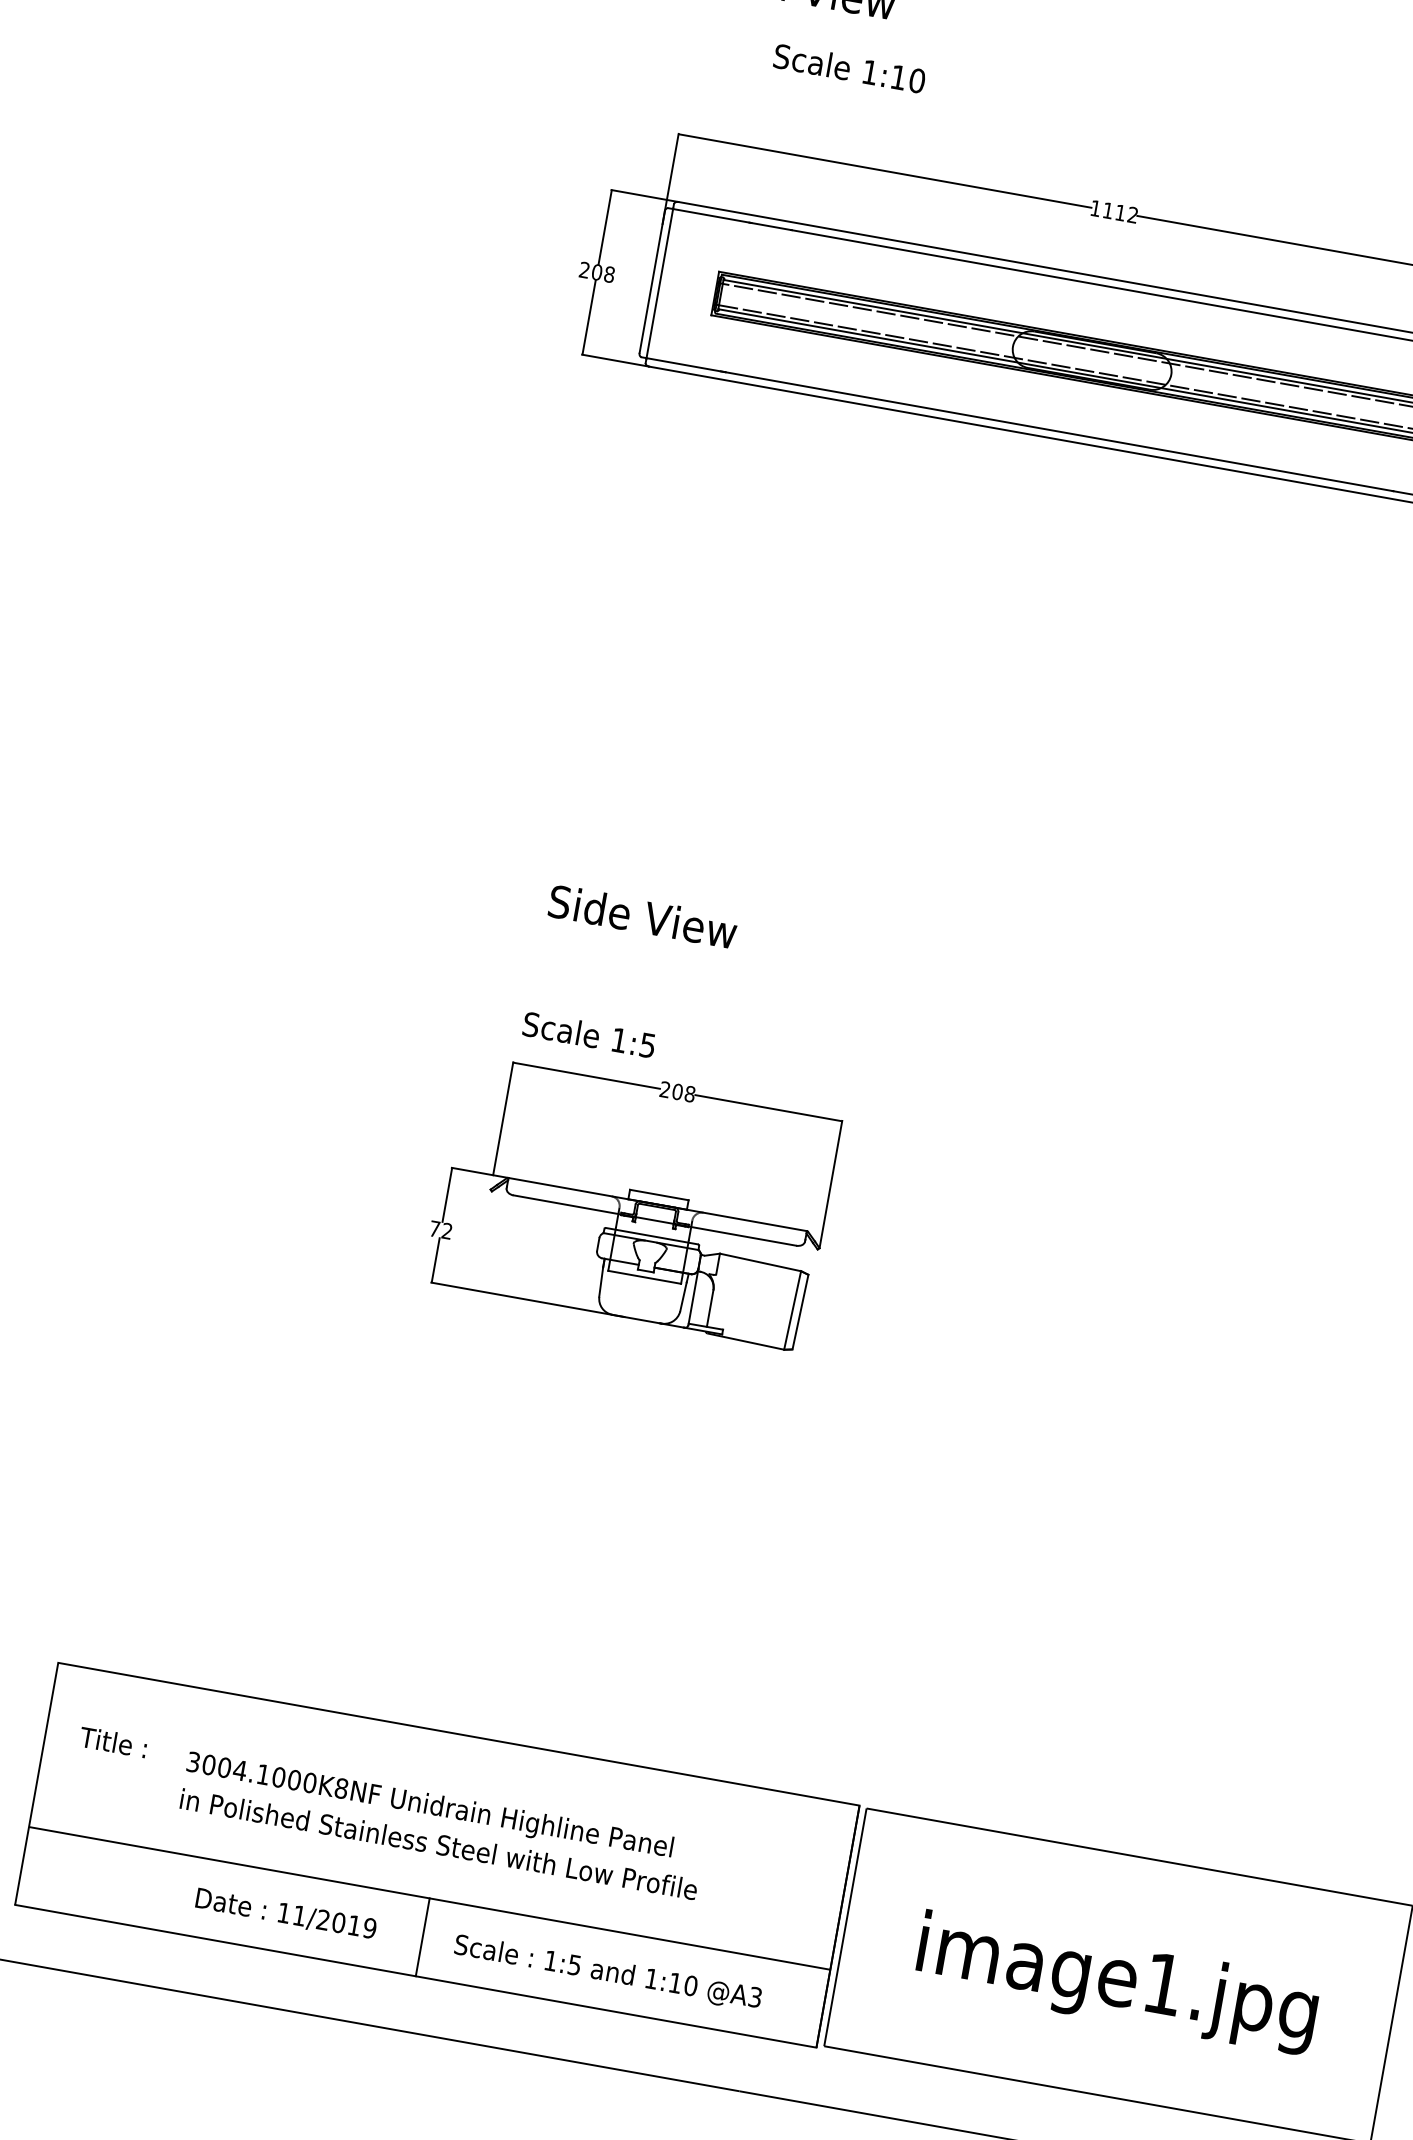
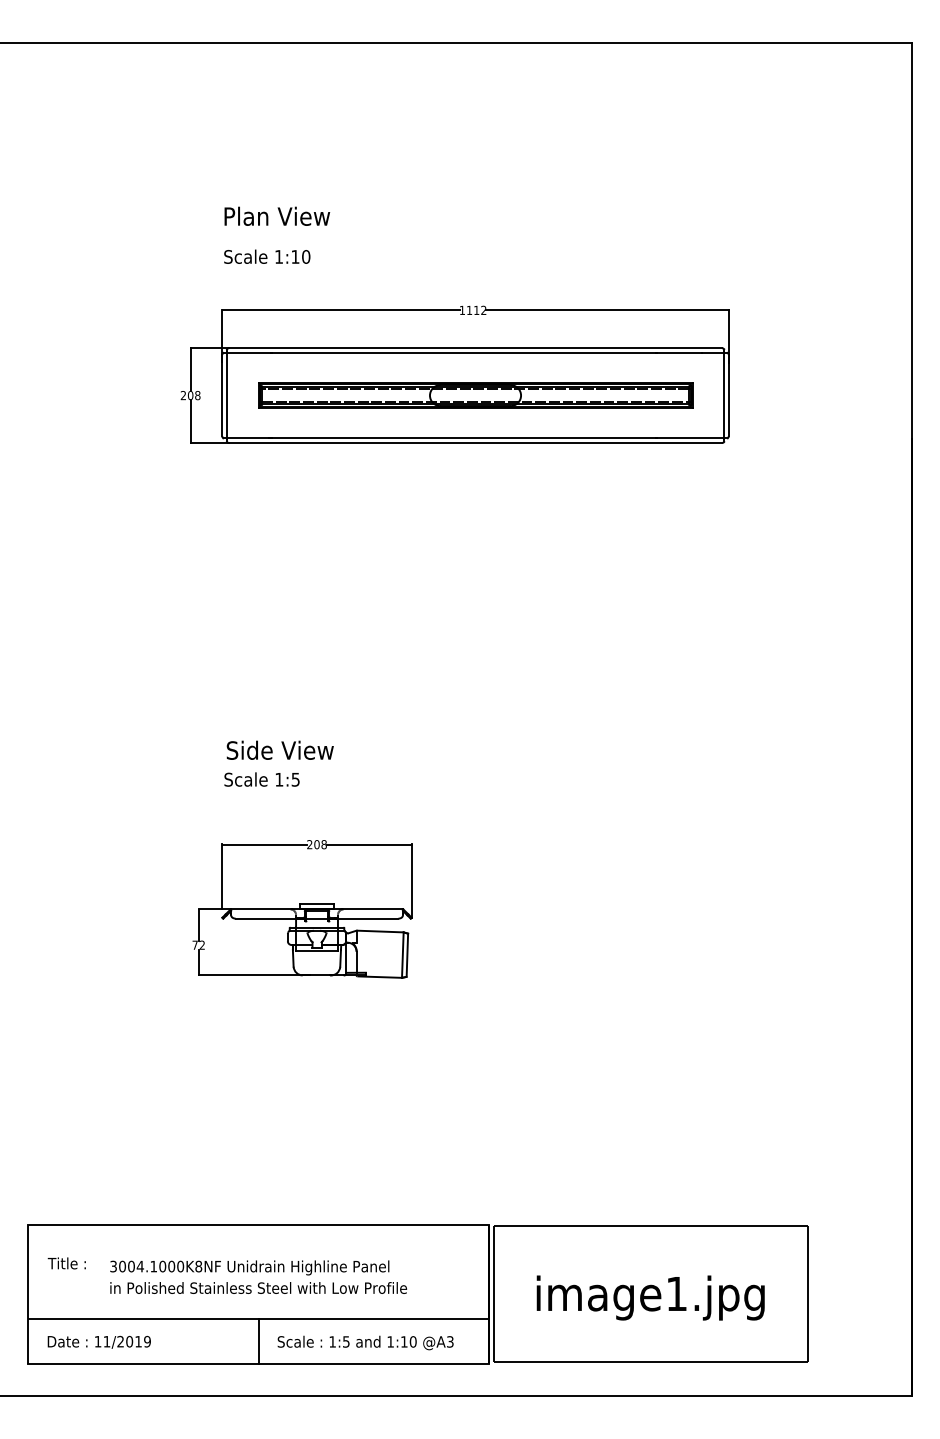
text: (850, 68) -> (267, 256), moved
text: (588, 1034) -> (261, 779), moved
text: (284, 1912) -> (98, 1341), moved

